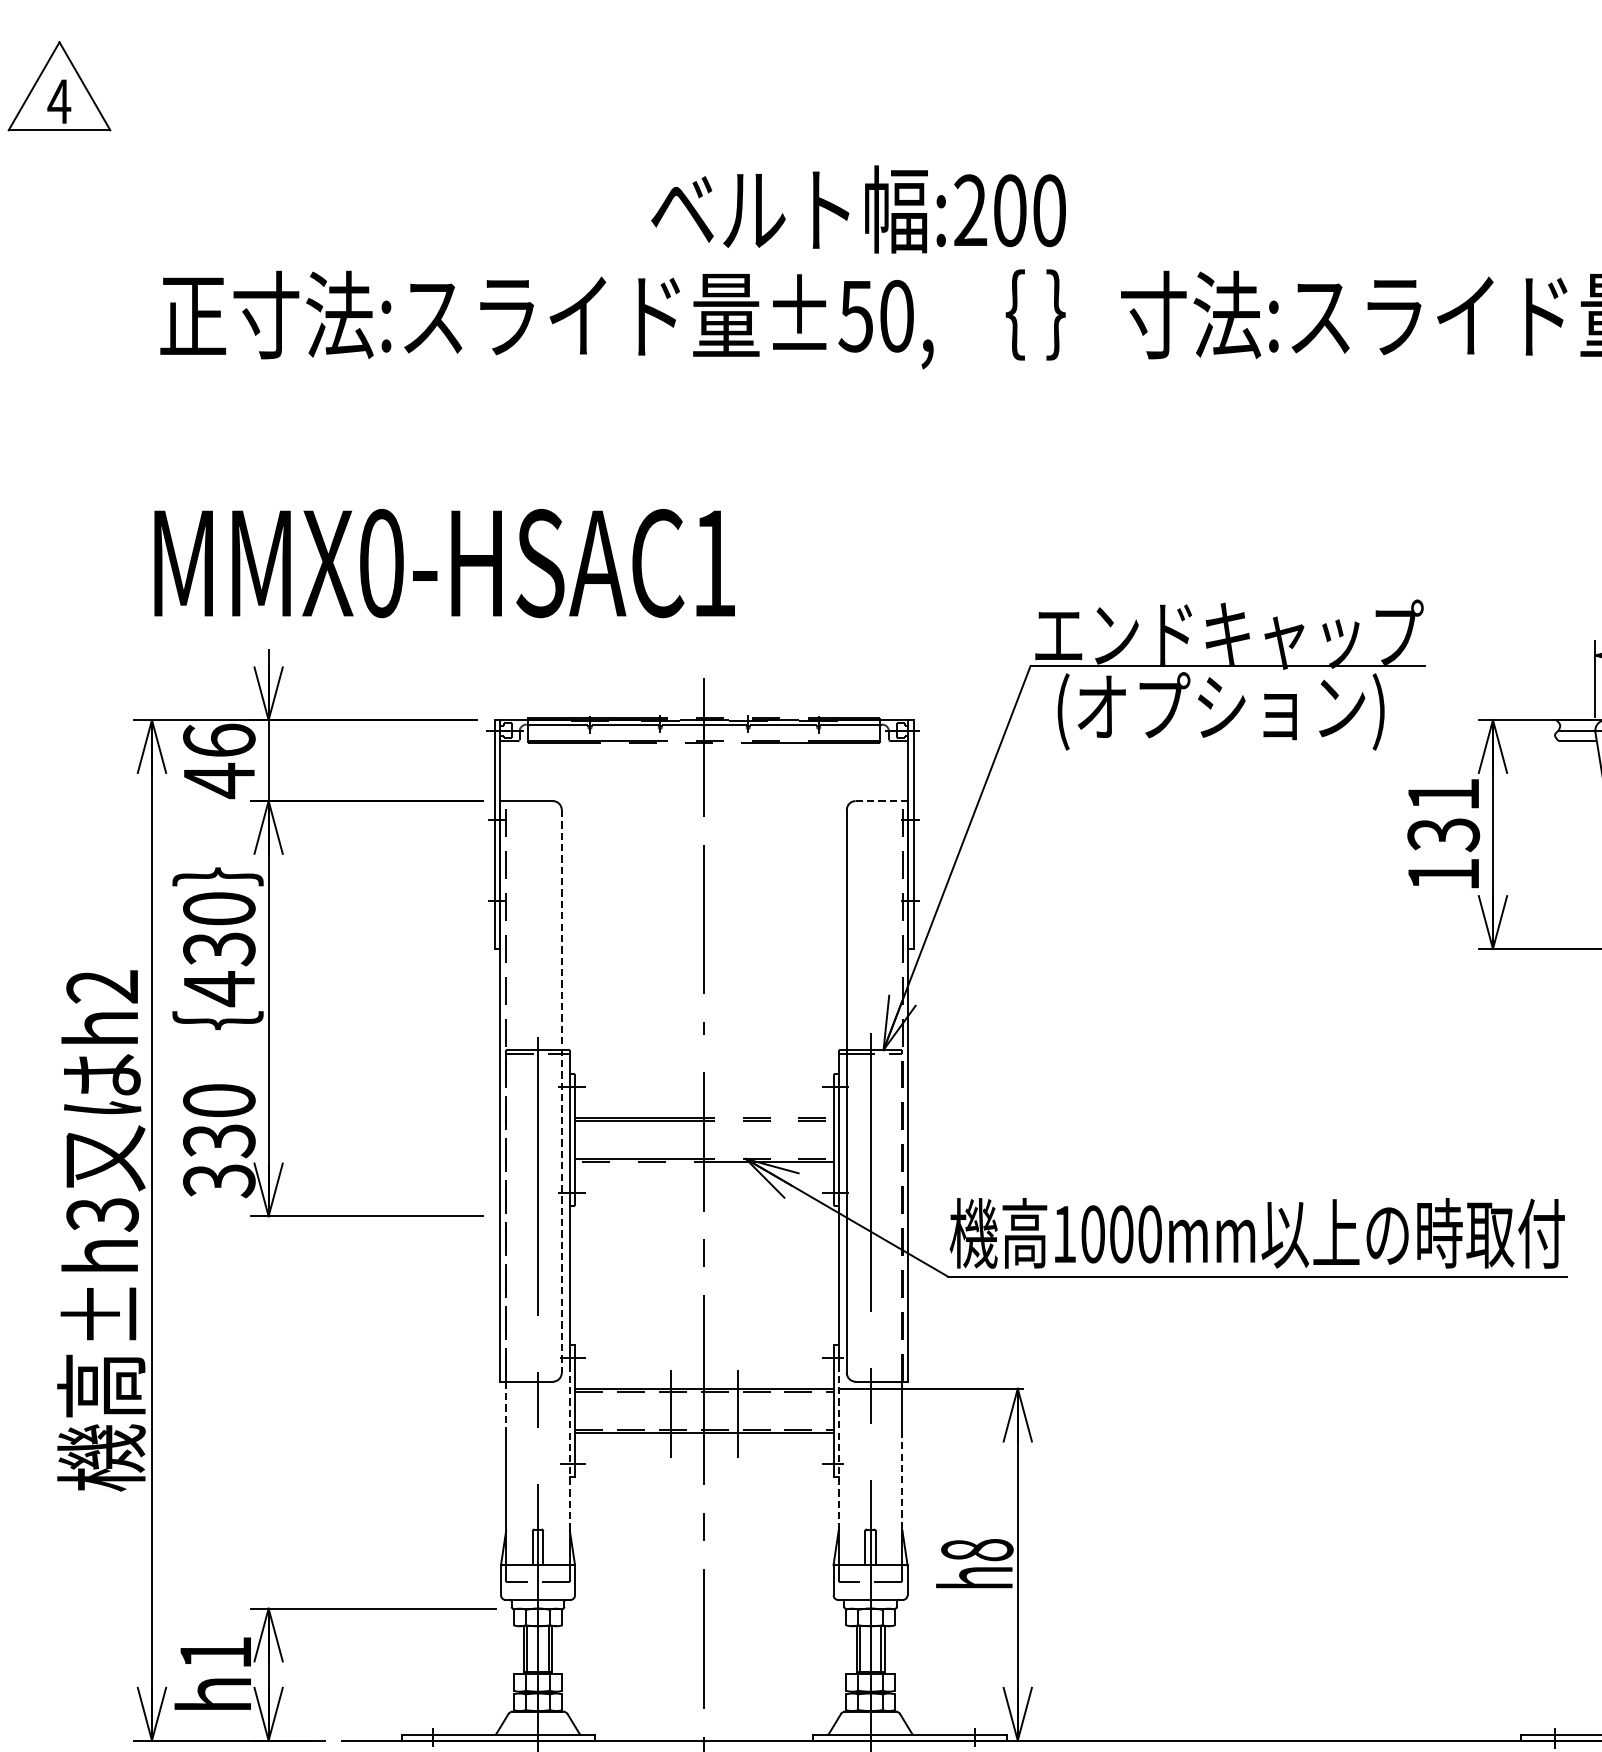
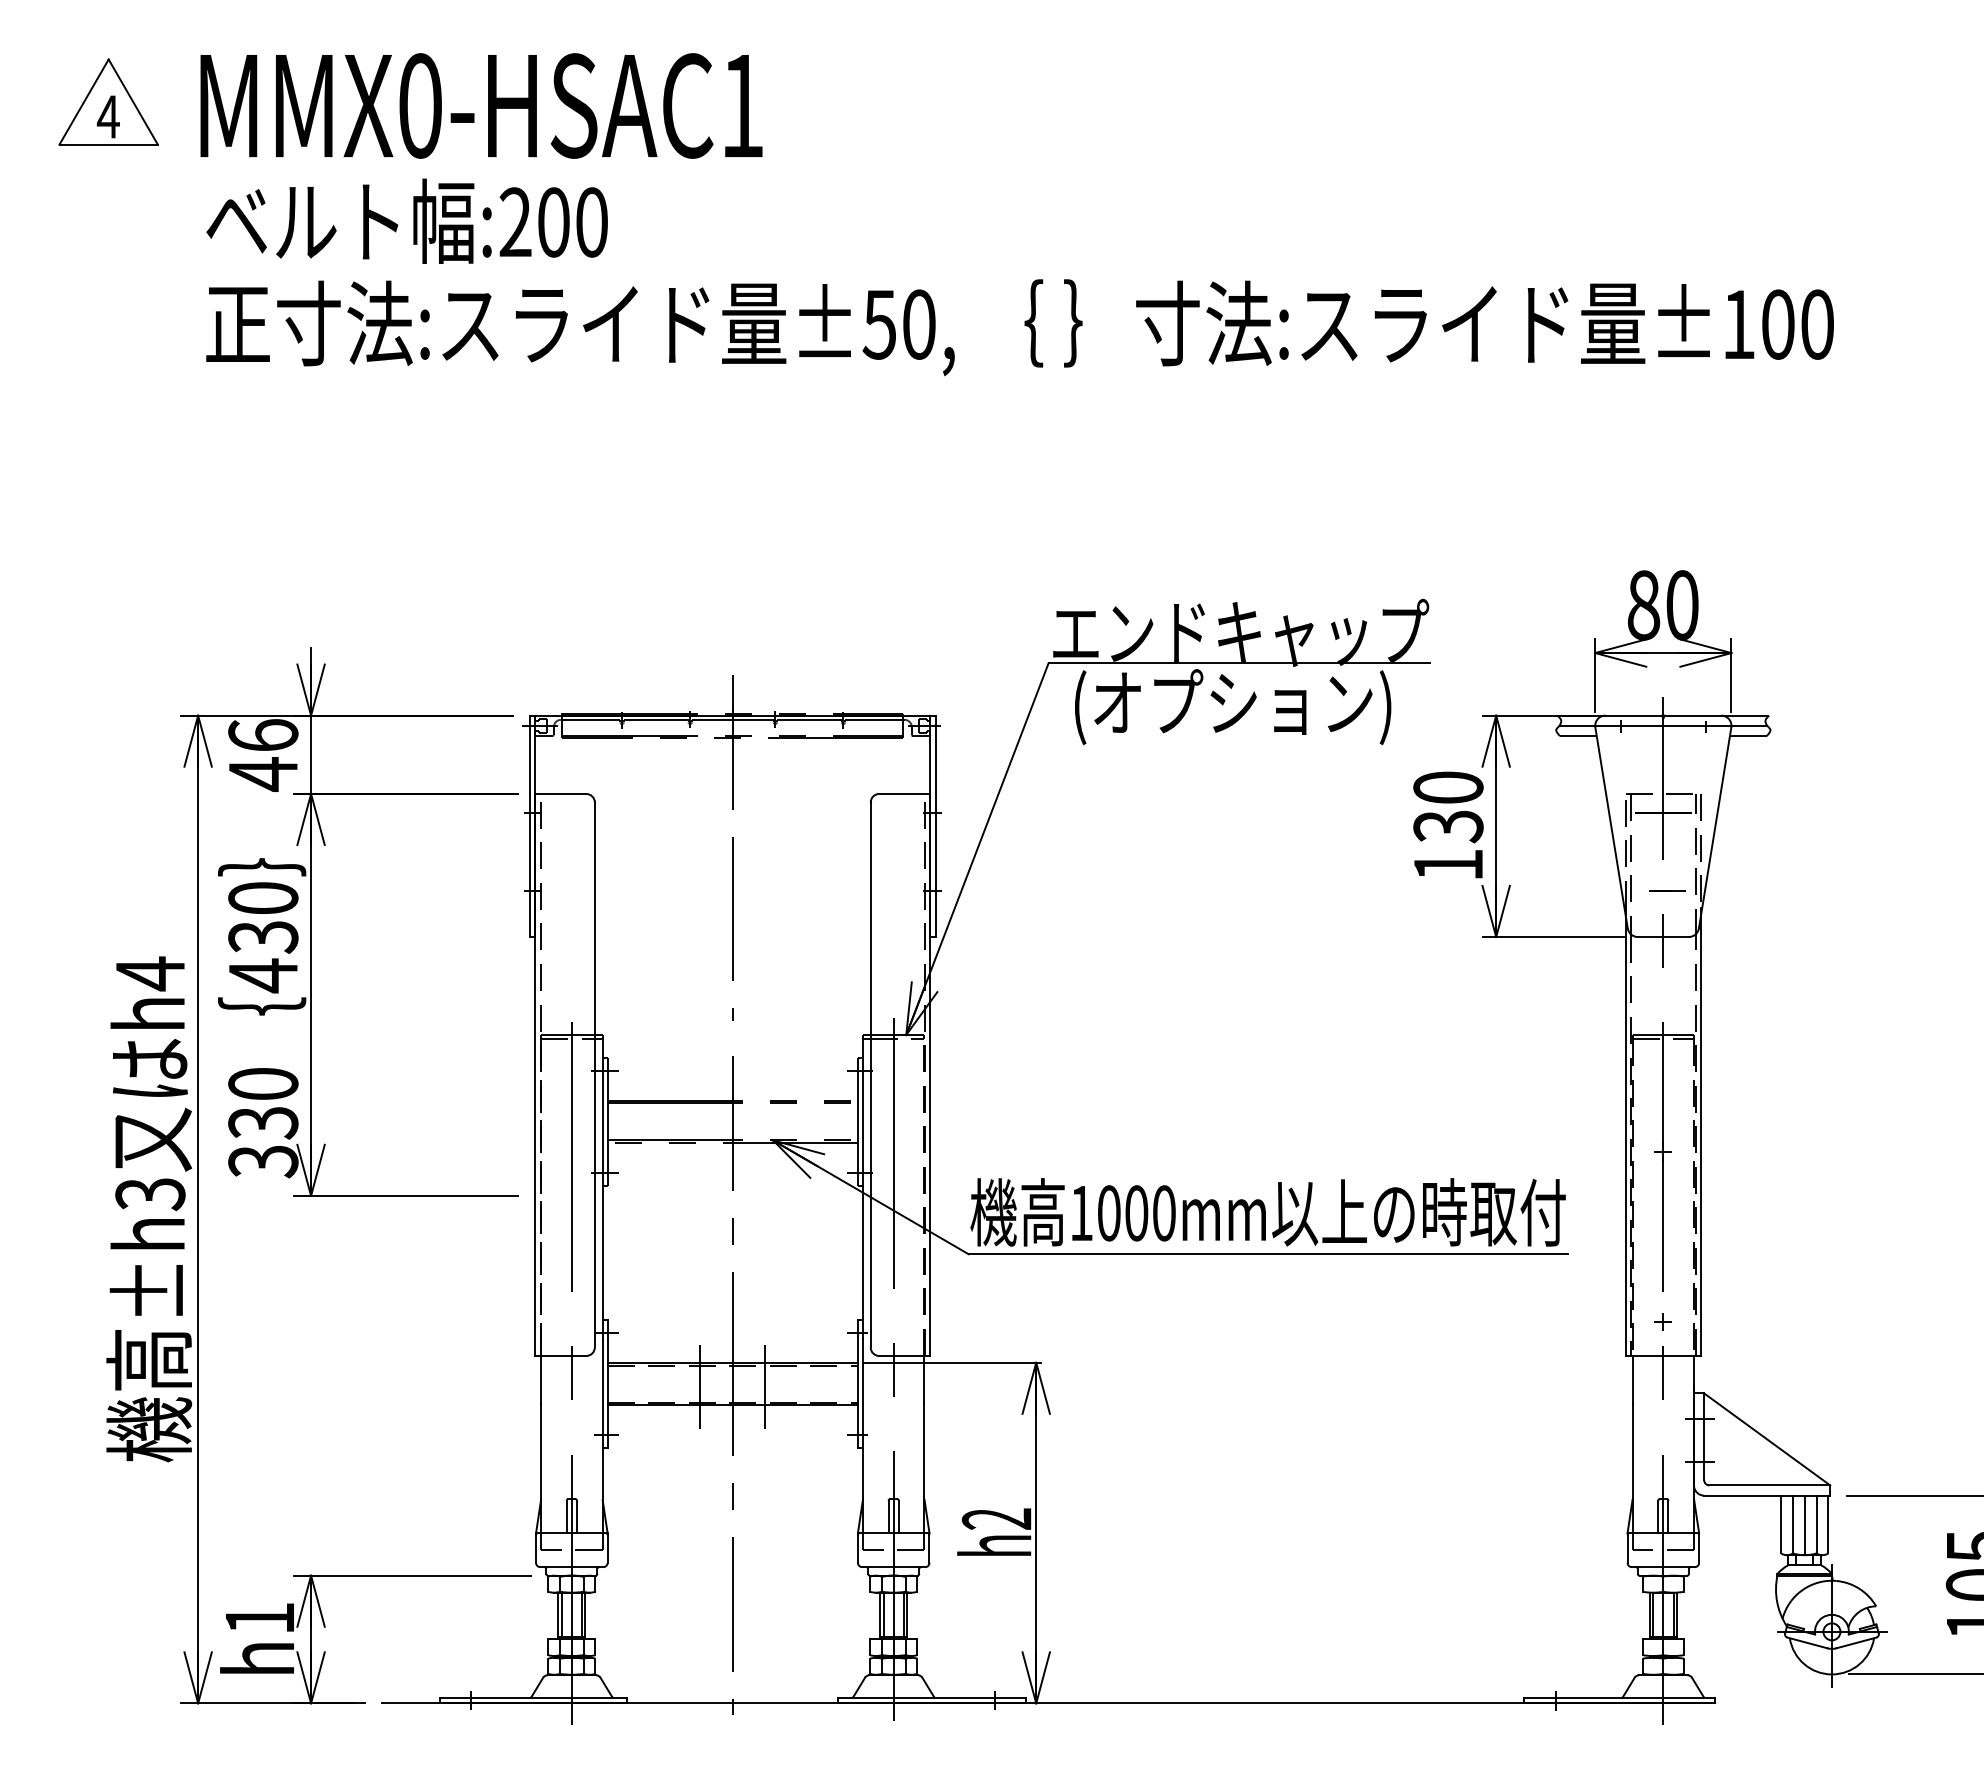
text: (857, 208) -> (406, 220), moved
text: (444, 563) -> (481, 105), moved
text: (1443, 794) -> (1448, 787), 131 -> 130
line: (881, 800) -> (904, 793), dashed -> solid
text: (101, 986) -> (149, 973), h2 -> h4
line: (561, 1091) -> (594, 1075), dashed -> solid
line: (506, 1406) -> (541, 1379), dashed -> solid
line: (569, 1448) -> (602, 1420), dashed -> solid
line: (839, 1448) -> (863, 1420), dashed -> solid
line: (902, 1481) -> (924, 1452), dashed -> solid
text: (976, 1549) -> (996, 1518), h8 -> h2

